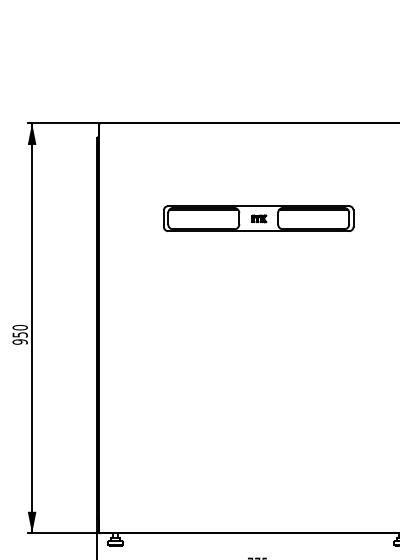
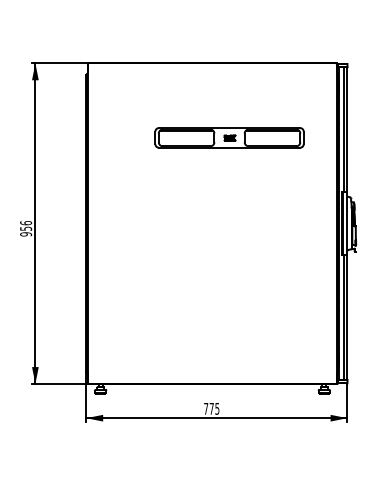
part: (258, 218) -> (229, 137), moved
text: (19, 328) -> (25, 223), 950 -> 956

